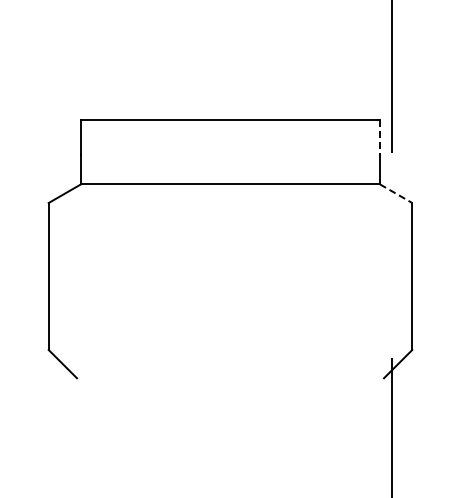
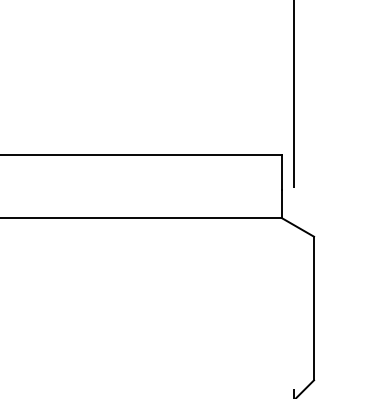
line: (379, 137) -> (281, 172), dashed -> solid
line: (396, 193) -> (298, 227), dashed -> solid

